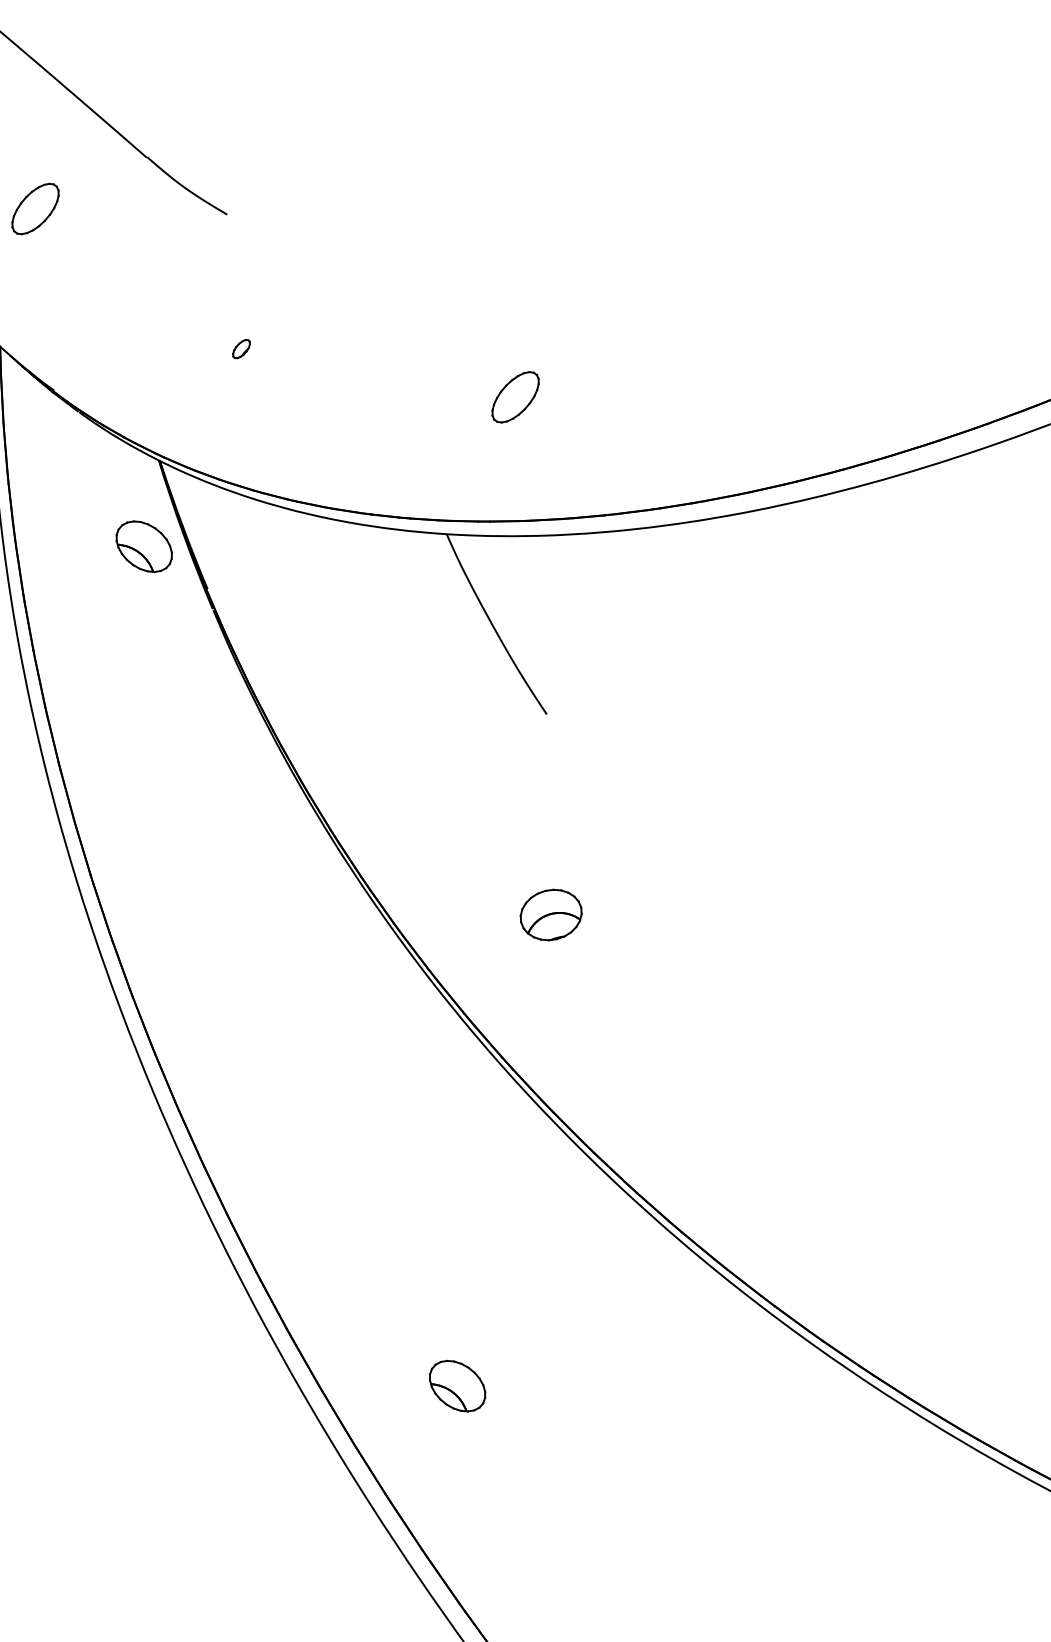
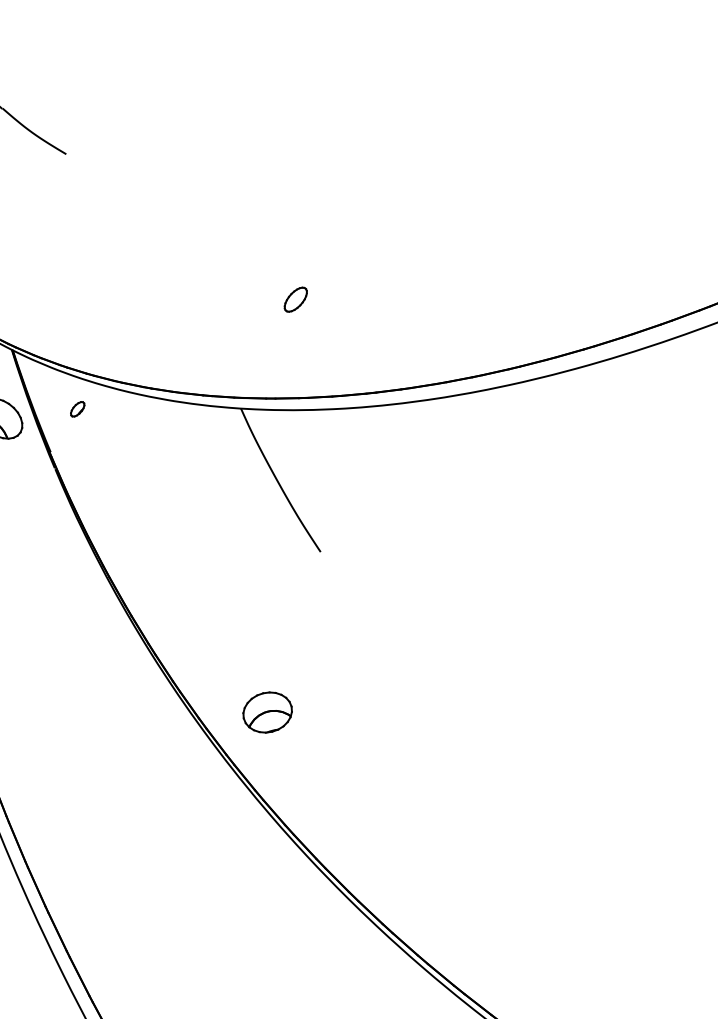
part: (241, 349) -> (77, 409), moved
part: (515, 397) -> (295, 299), size x0.6
part: (550, 914) -> (267, 712), moved

